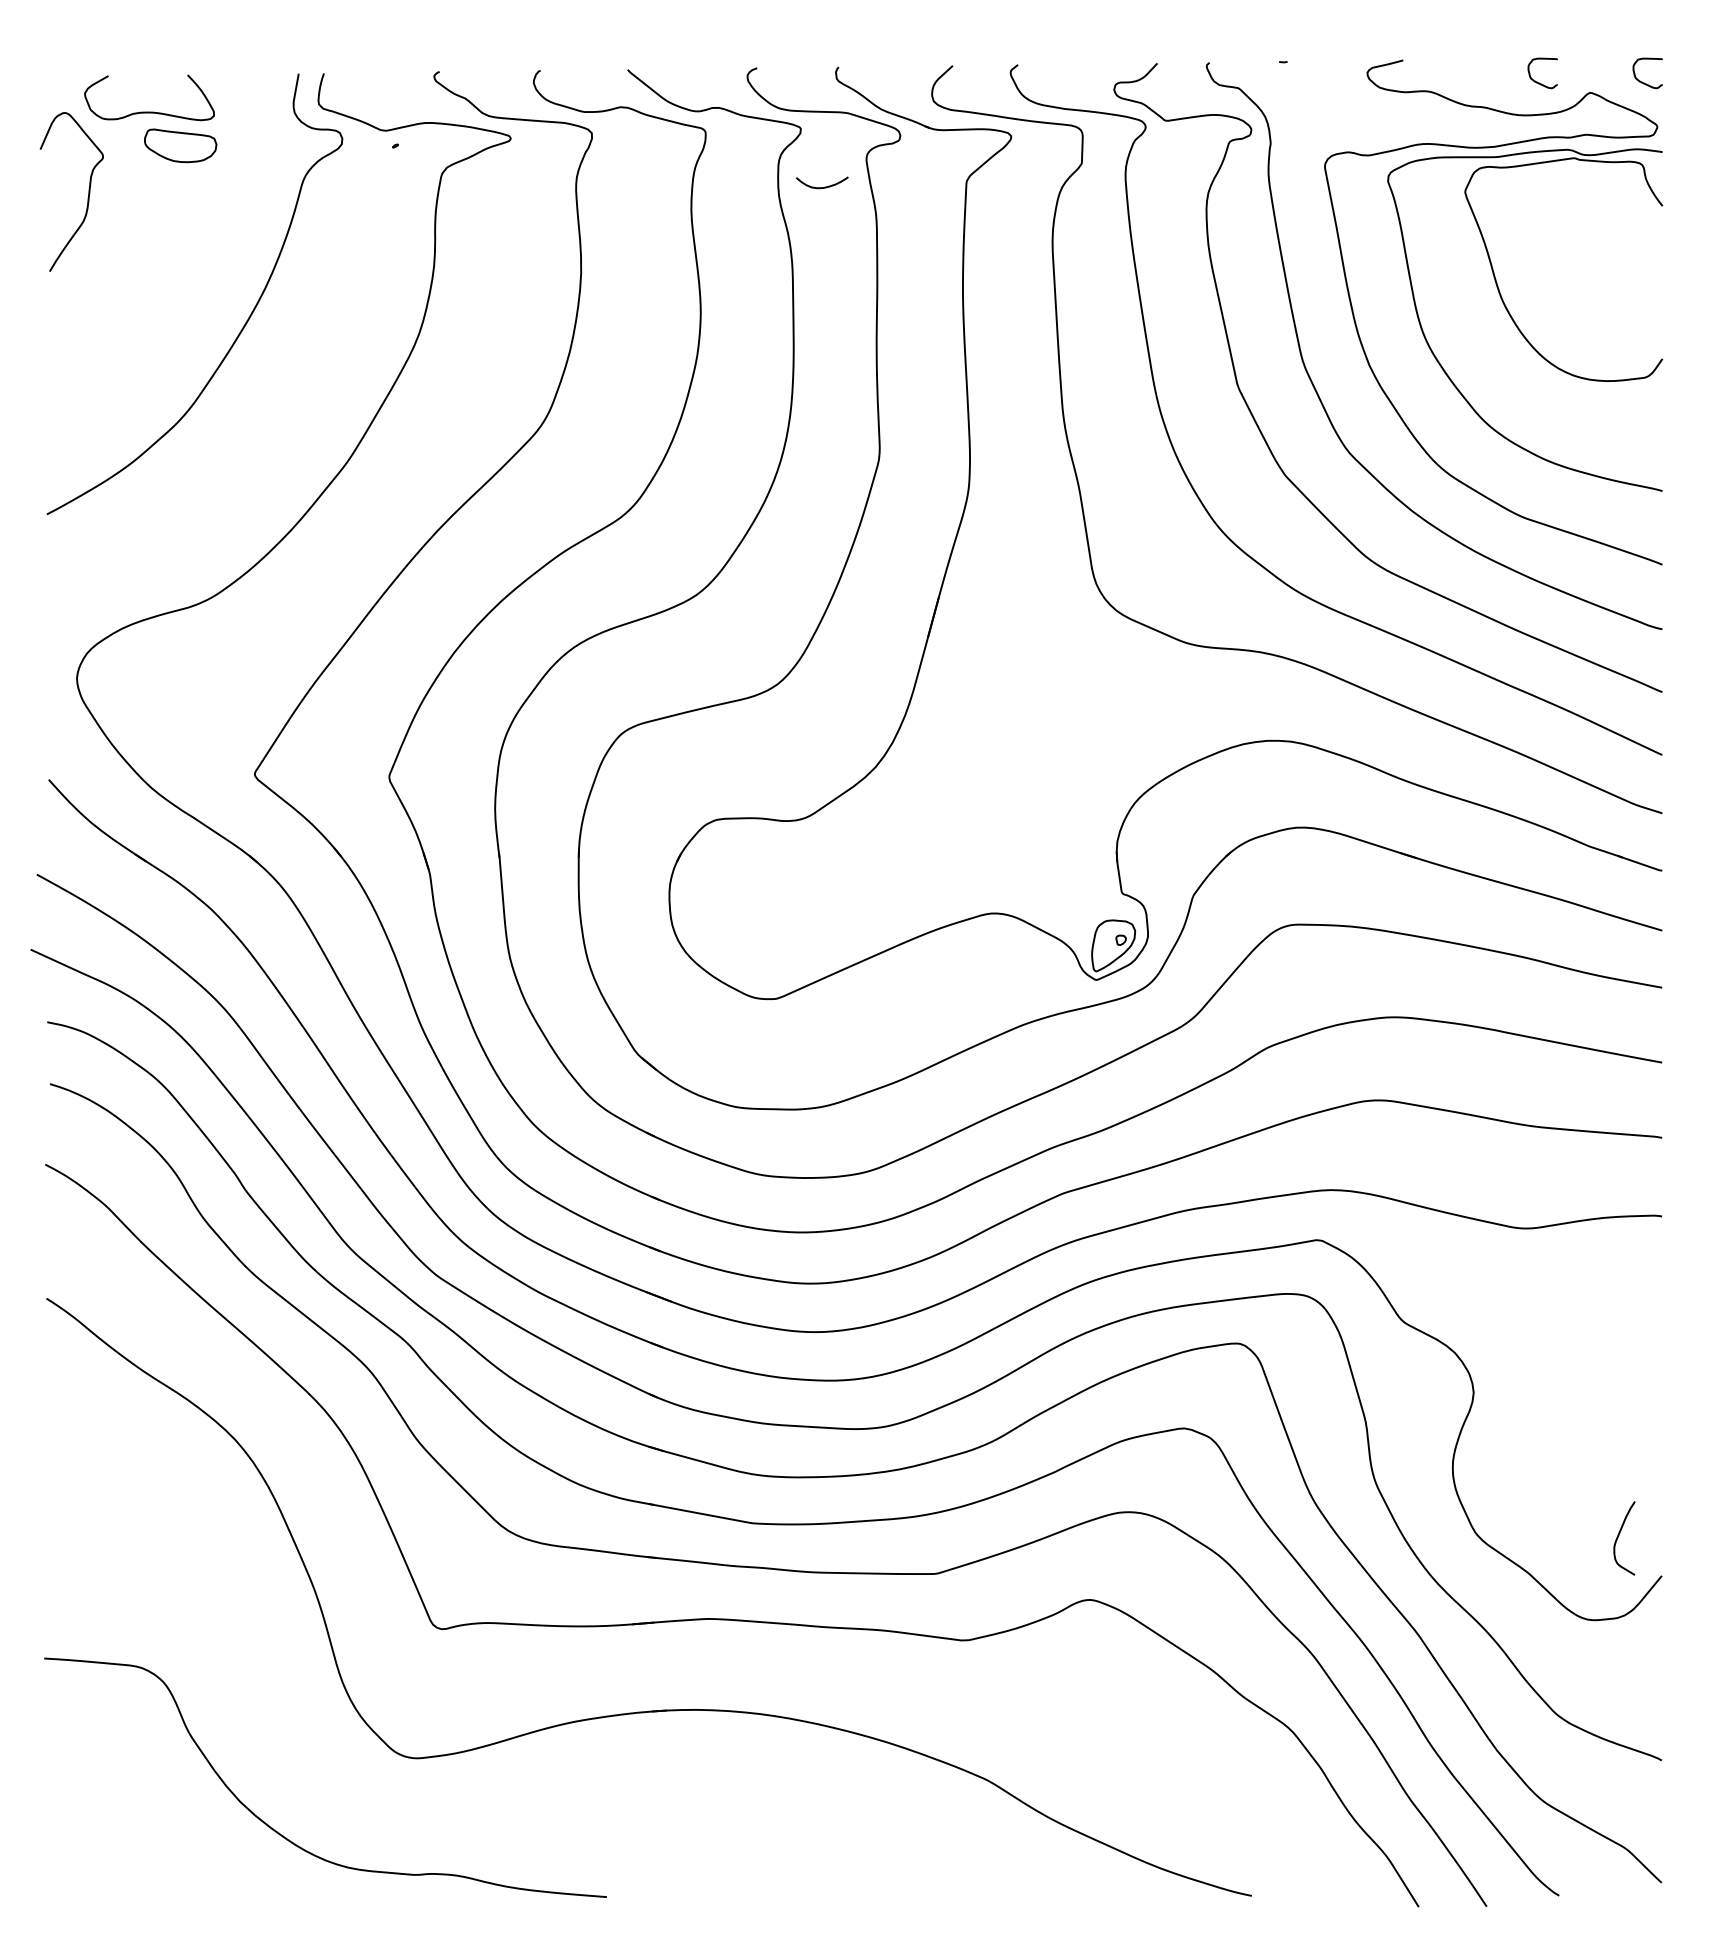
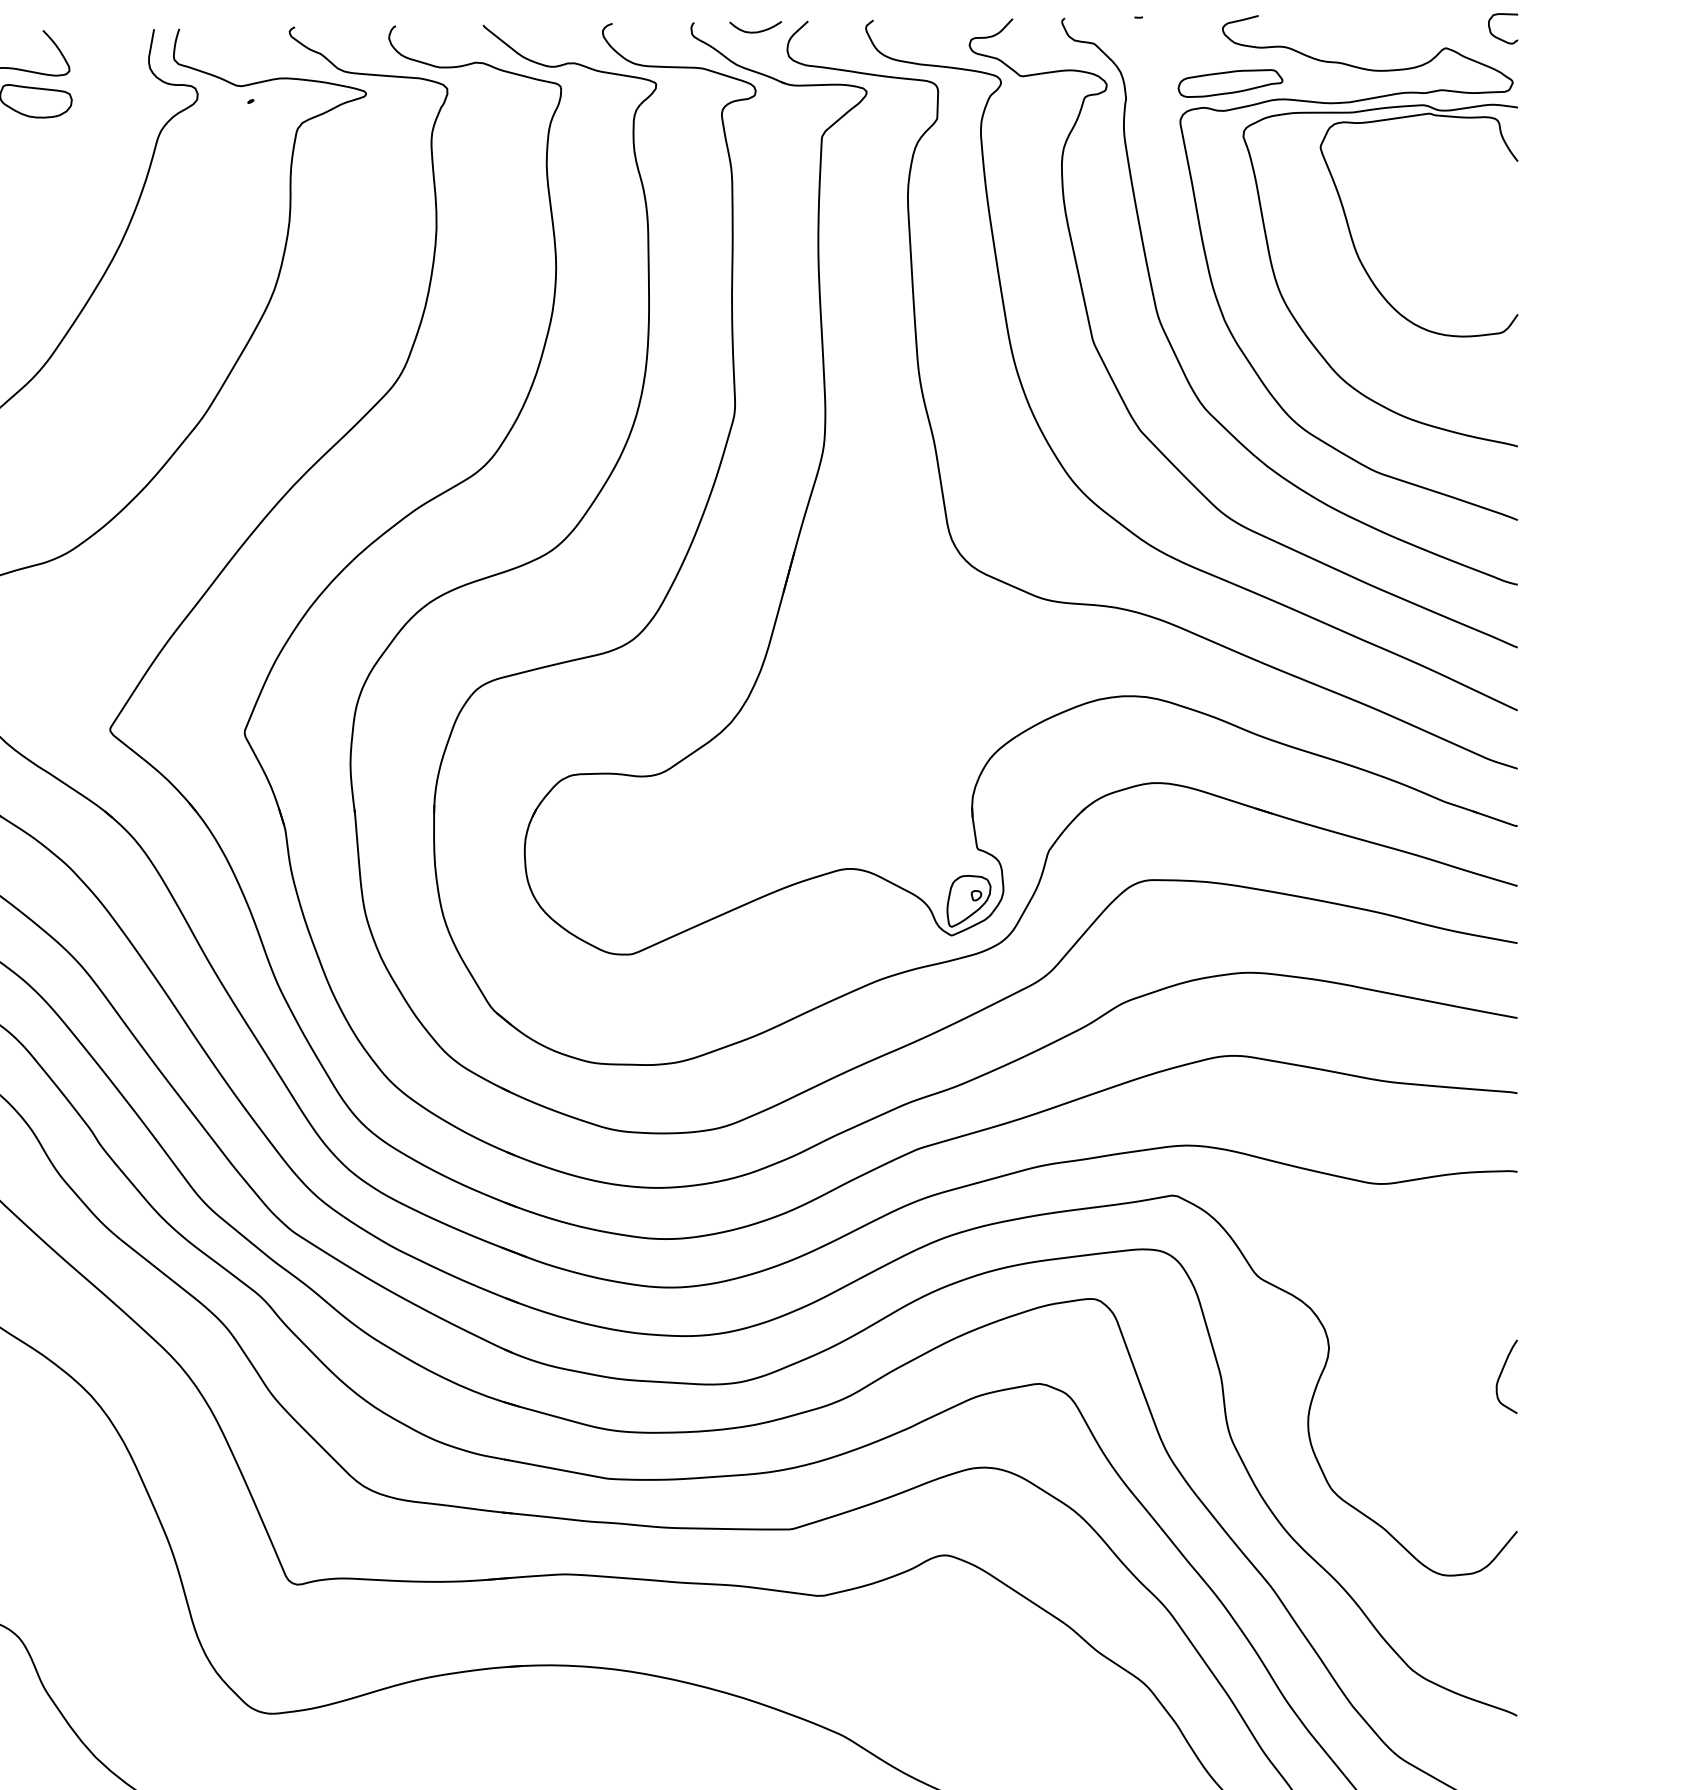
curve: (1537, 81) -> (1392, 36), removed
part: (1374, 127) -> (1229, 82), added
curve: (824, 186) -> (757, 30), moved
curve: (1619, 1535) -> (1501, 1373), moved

